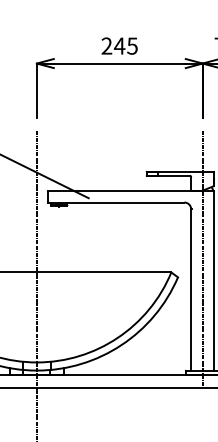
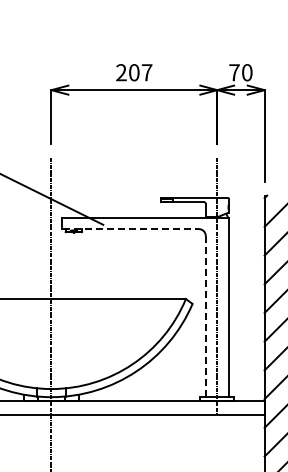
text: (125, 45) -> (140, 72), 245 -> 207
line: (116, 202) -> (131, 229), solid -> dashed
line: (190, 289) -> (205, 316), solid -> dashed

